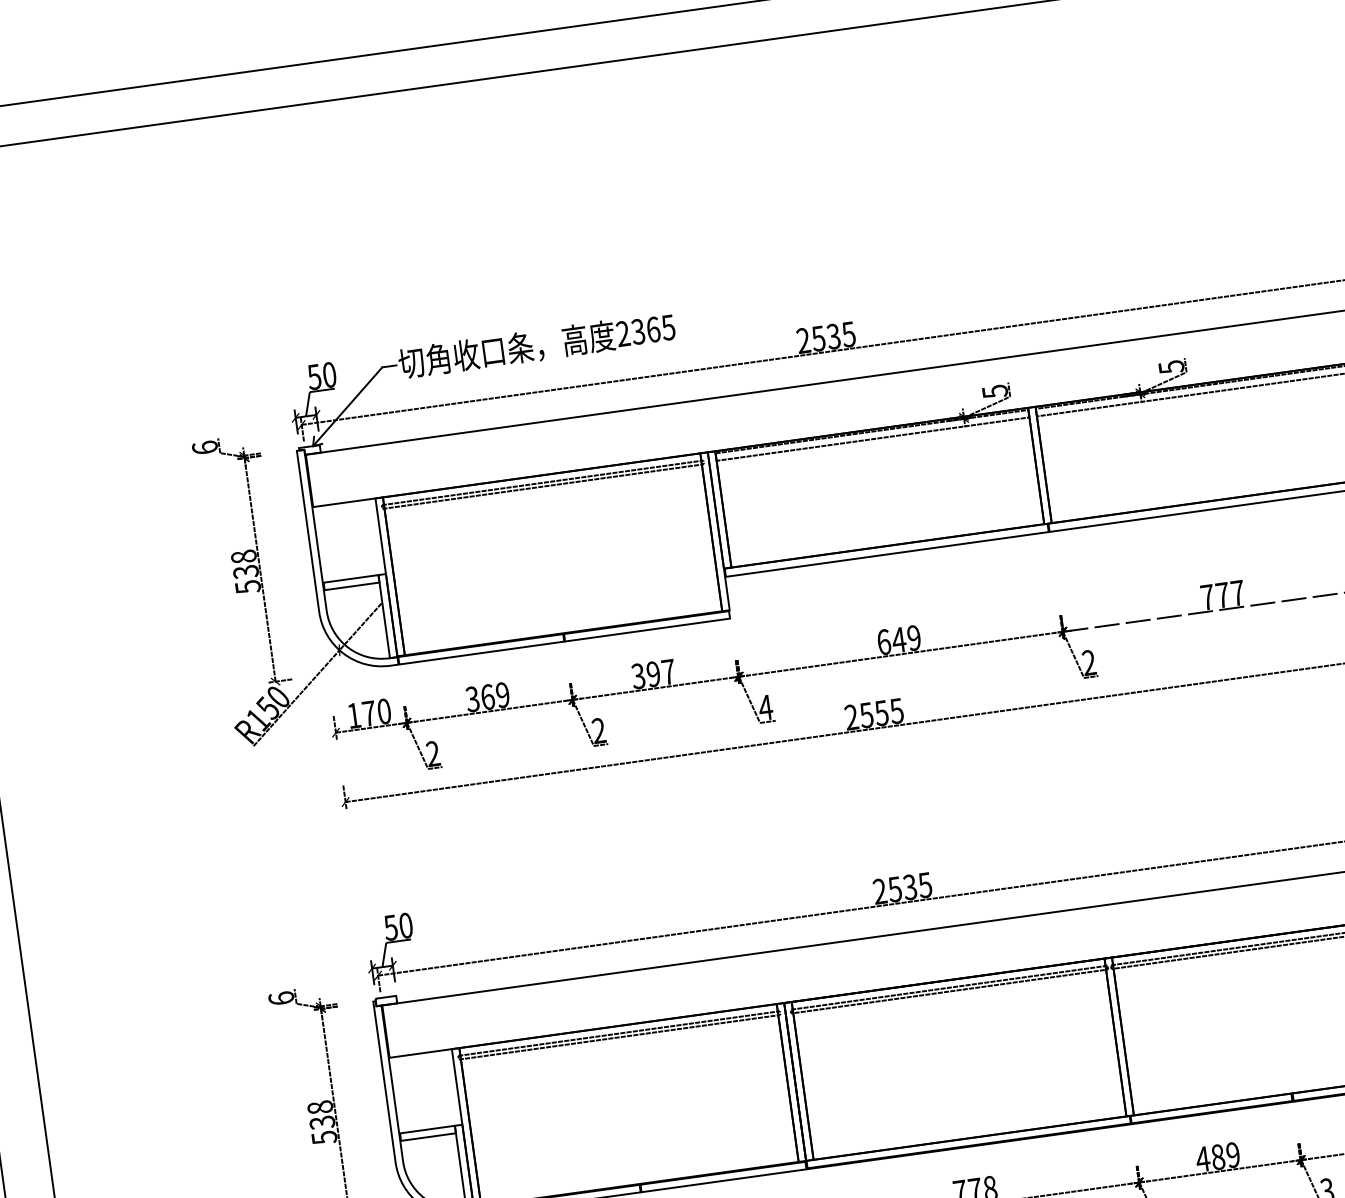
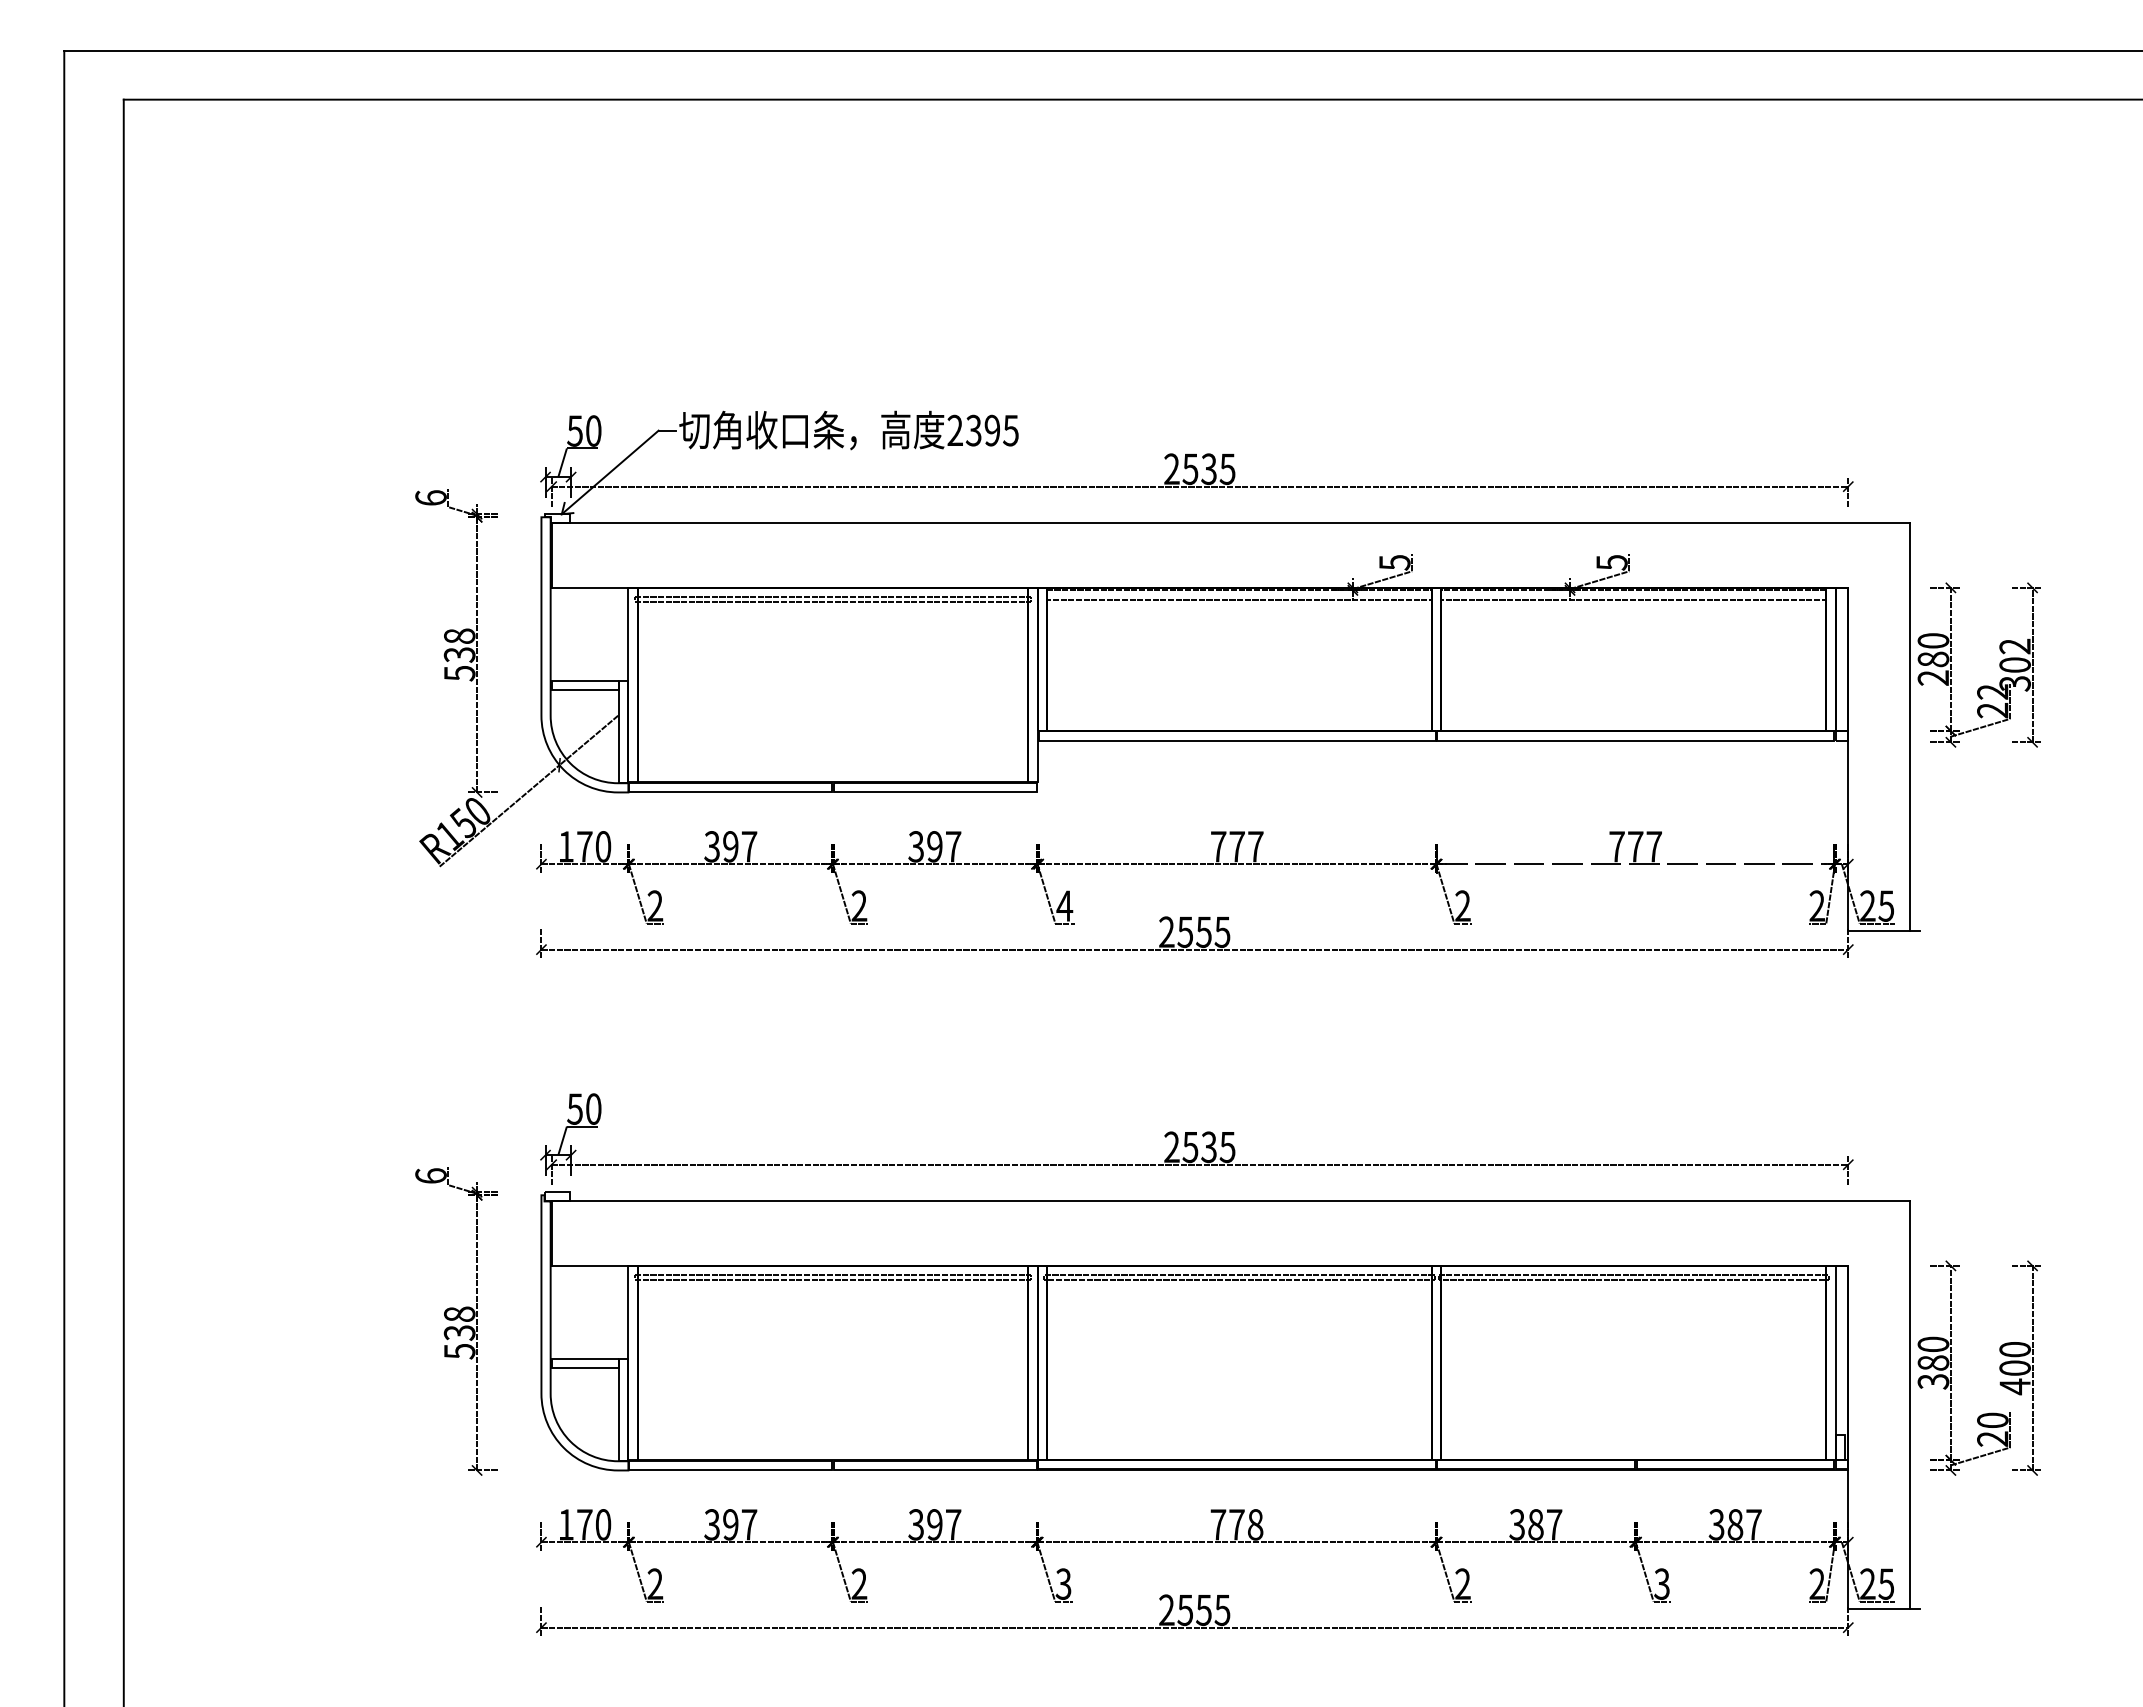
text: (653, 329) -> (992, 430), 2365 -> 2395
text: (899, 639) -> (1237, 846), 649 -> 777
text: (495, 695) -> (740, 846), 369 -> 397
text: (1217, 1156) -> (1535, 1524), 489 -> 387

